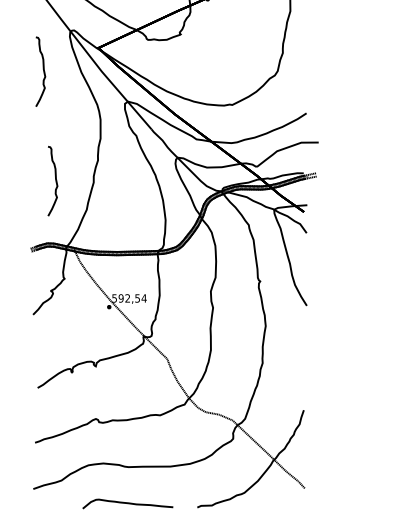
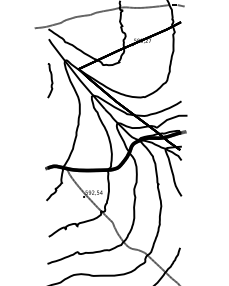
curve: (53, 178) -> (56, 133), removed

